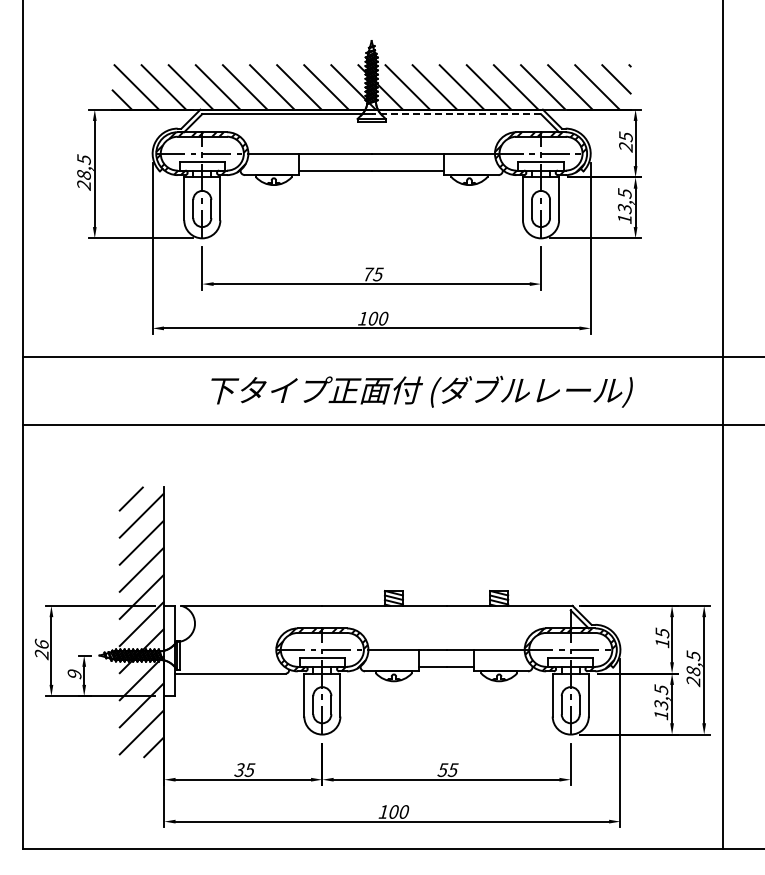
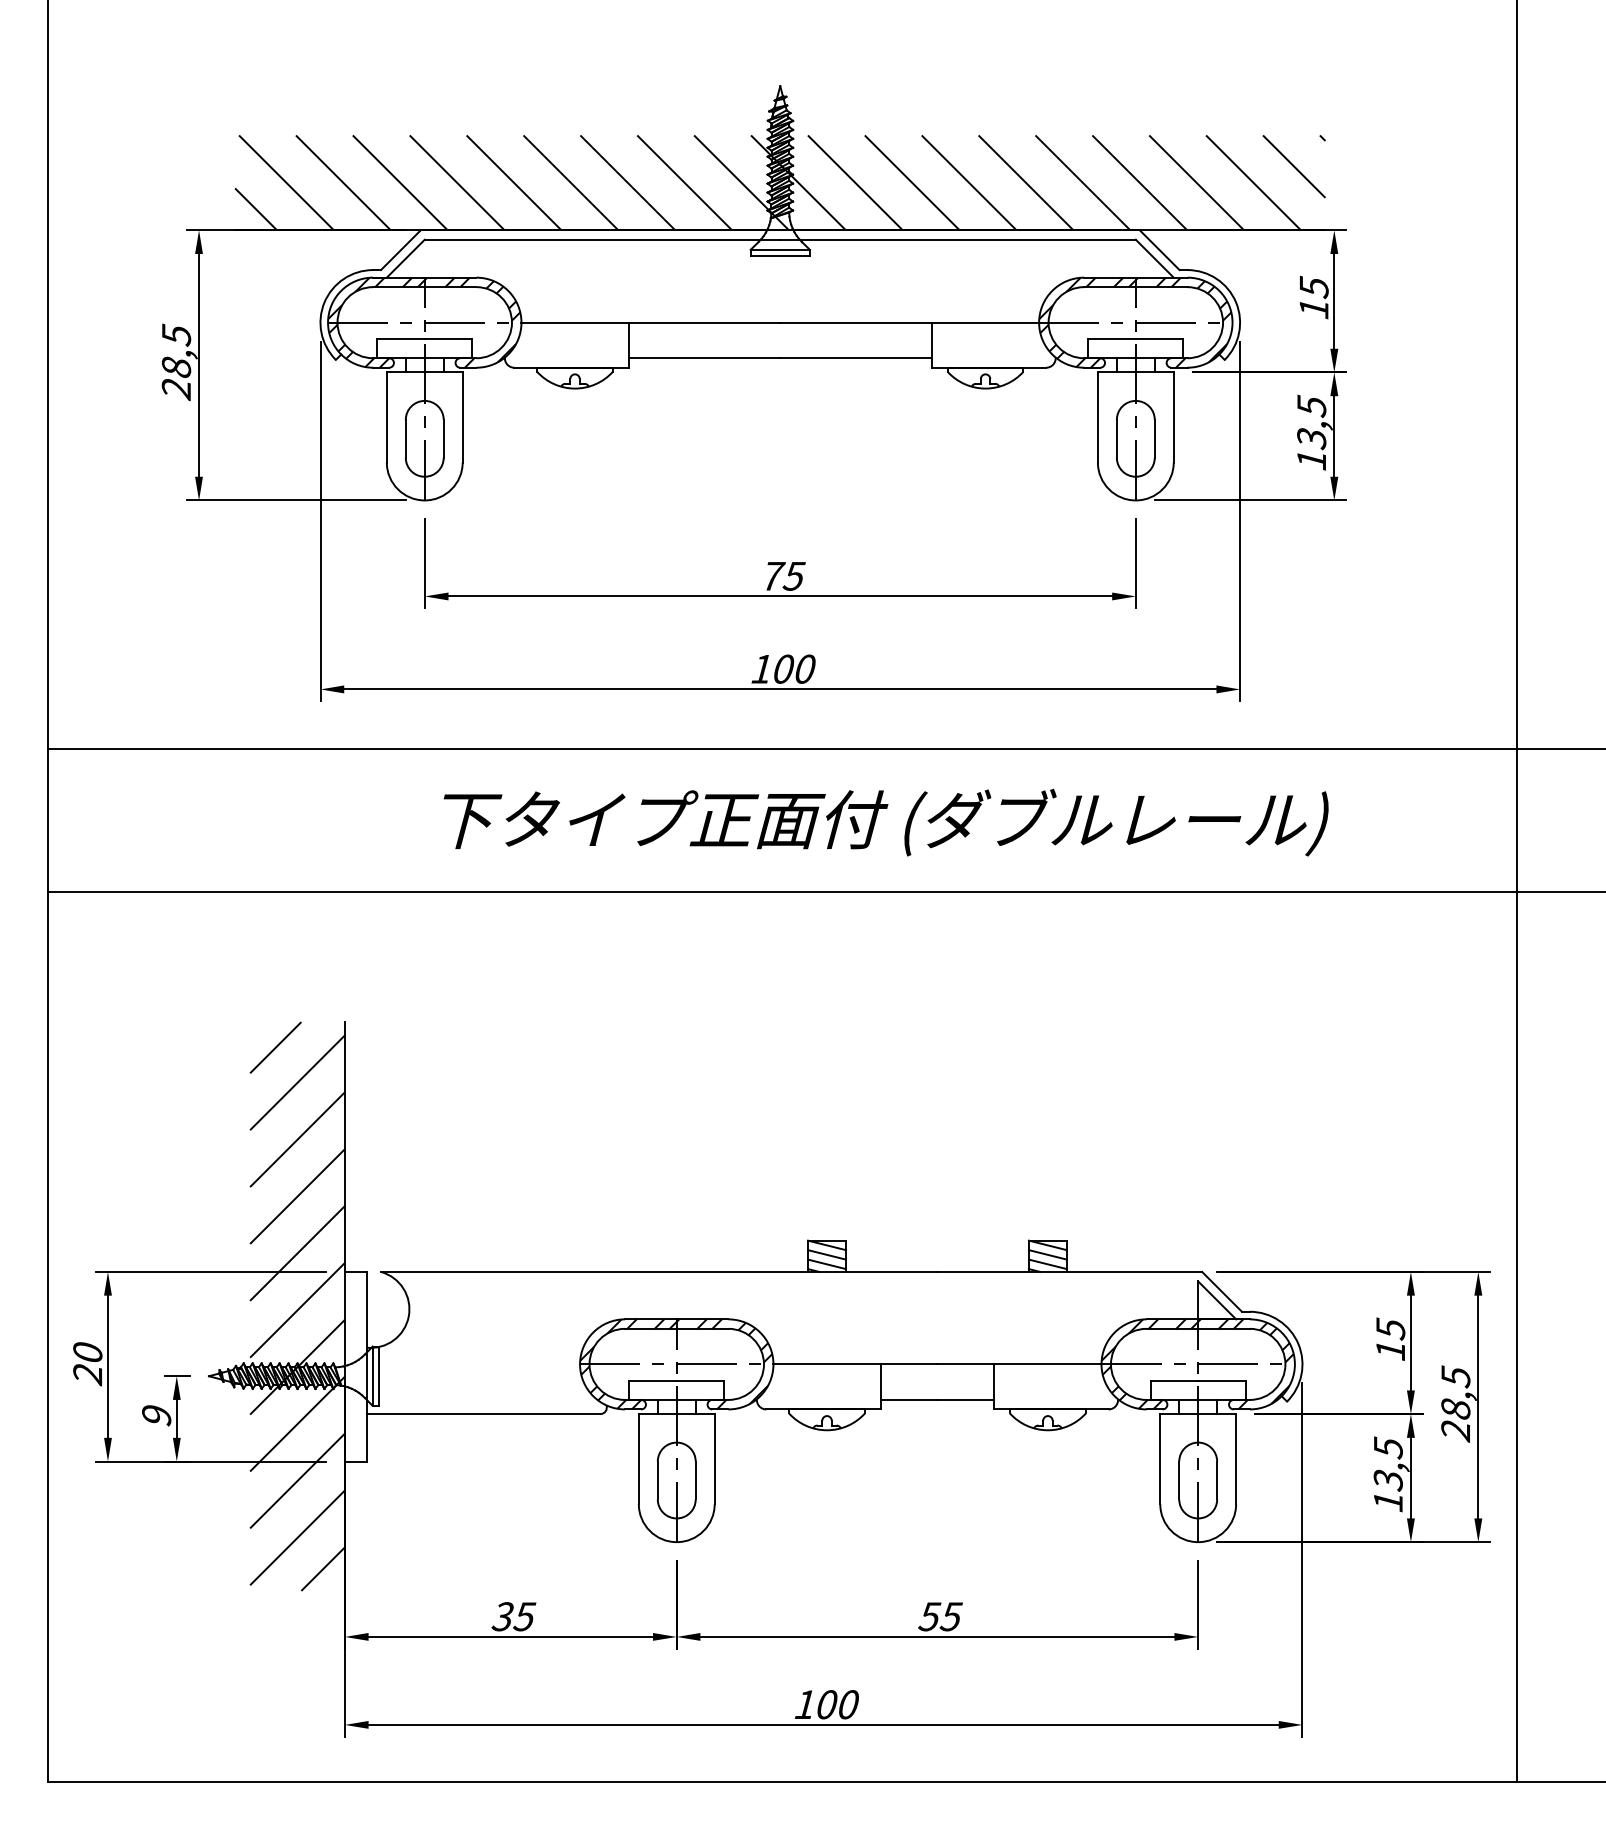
line: (456, 114) -> (958, 240), dashed -> solid
text: (625, 147) -> (1313, 309), 25 -> 15
text: (41, 643) -> (87, 1350), 26 -> 20

